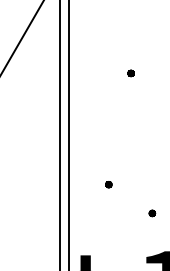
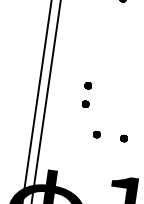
part: (108, 165) -> (87, 85), added
part: (124, 213) -> (96, 134), added

